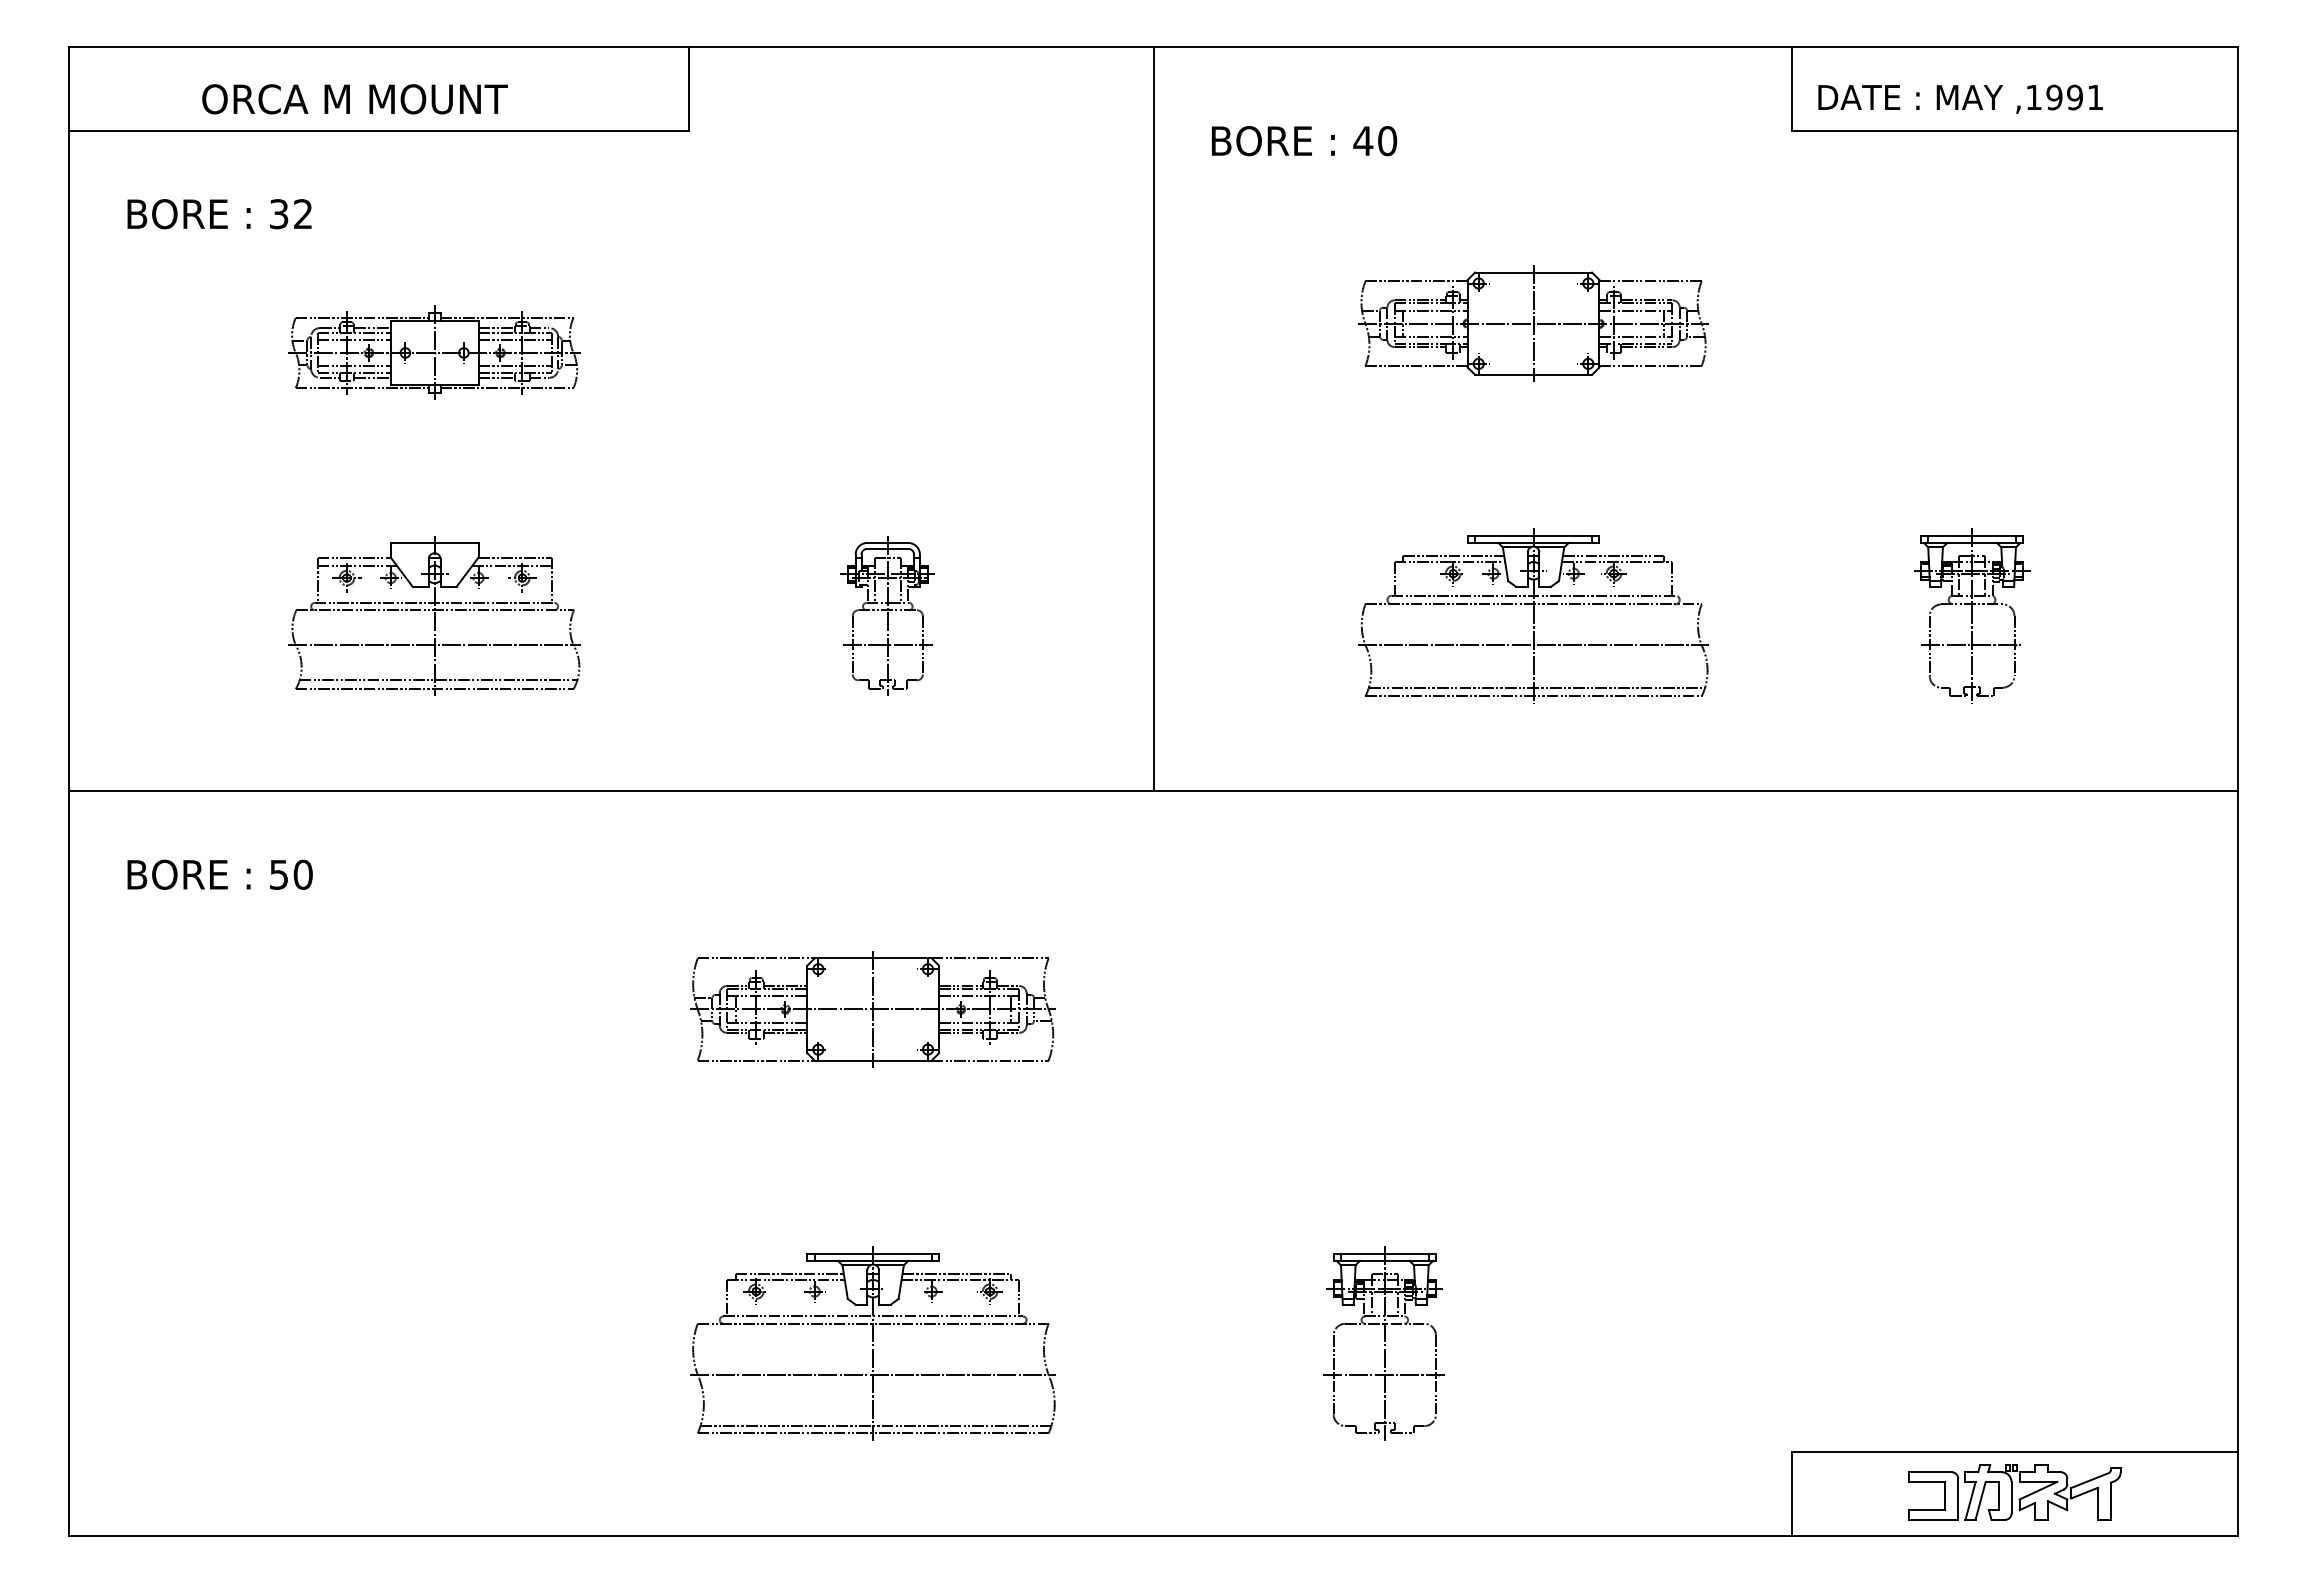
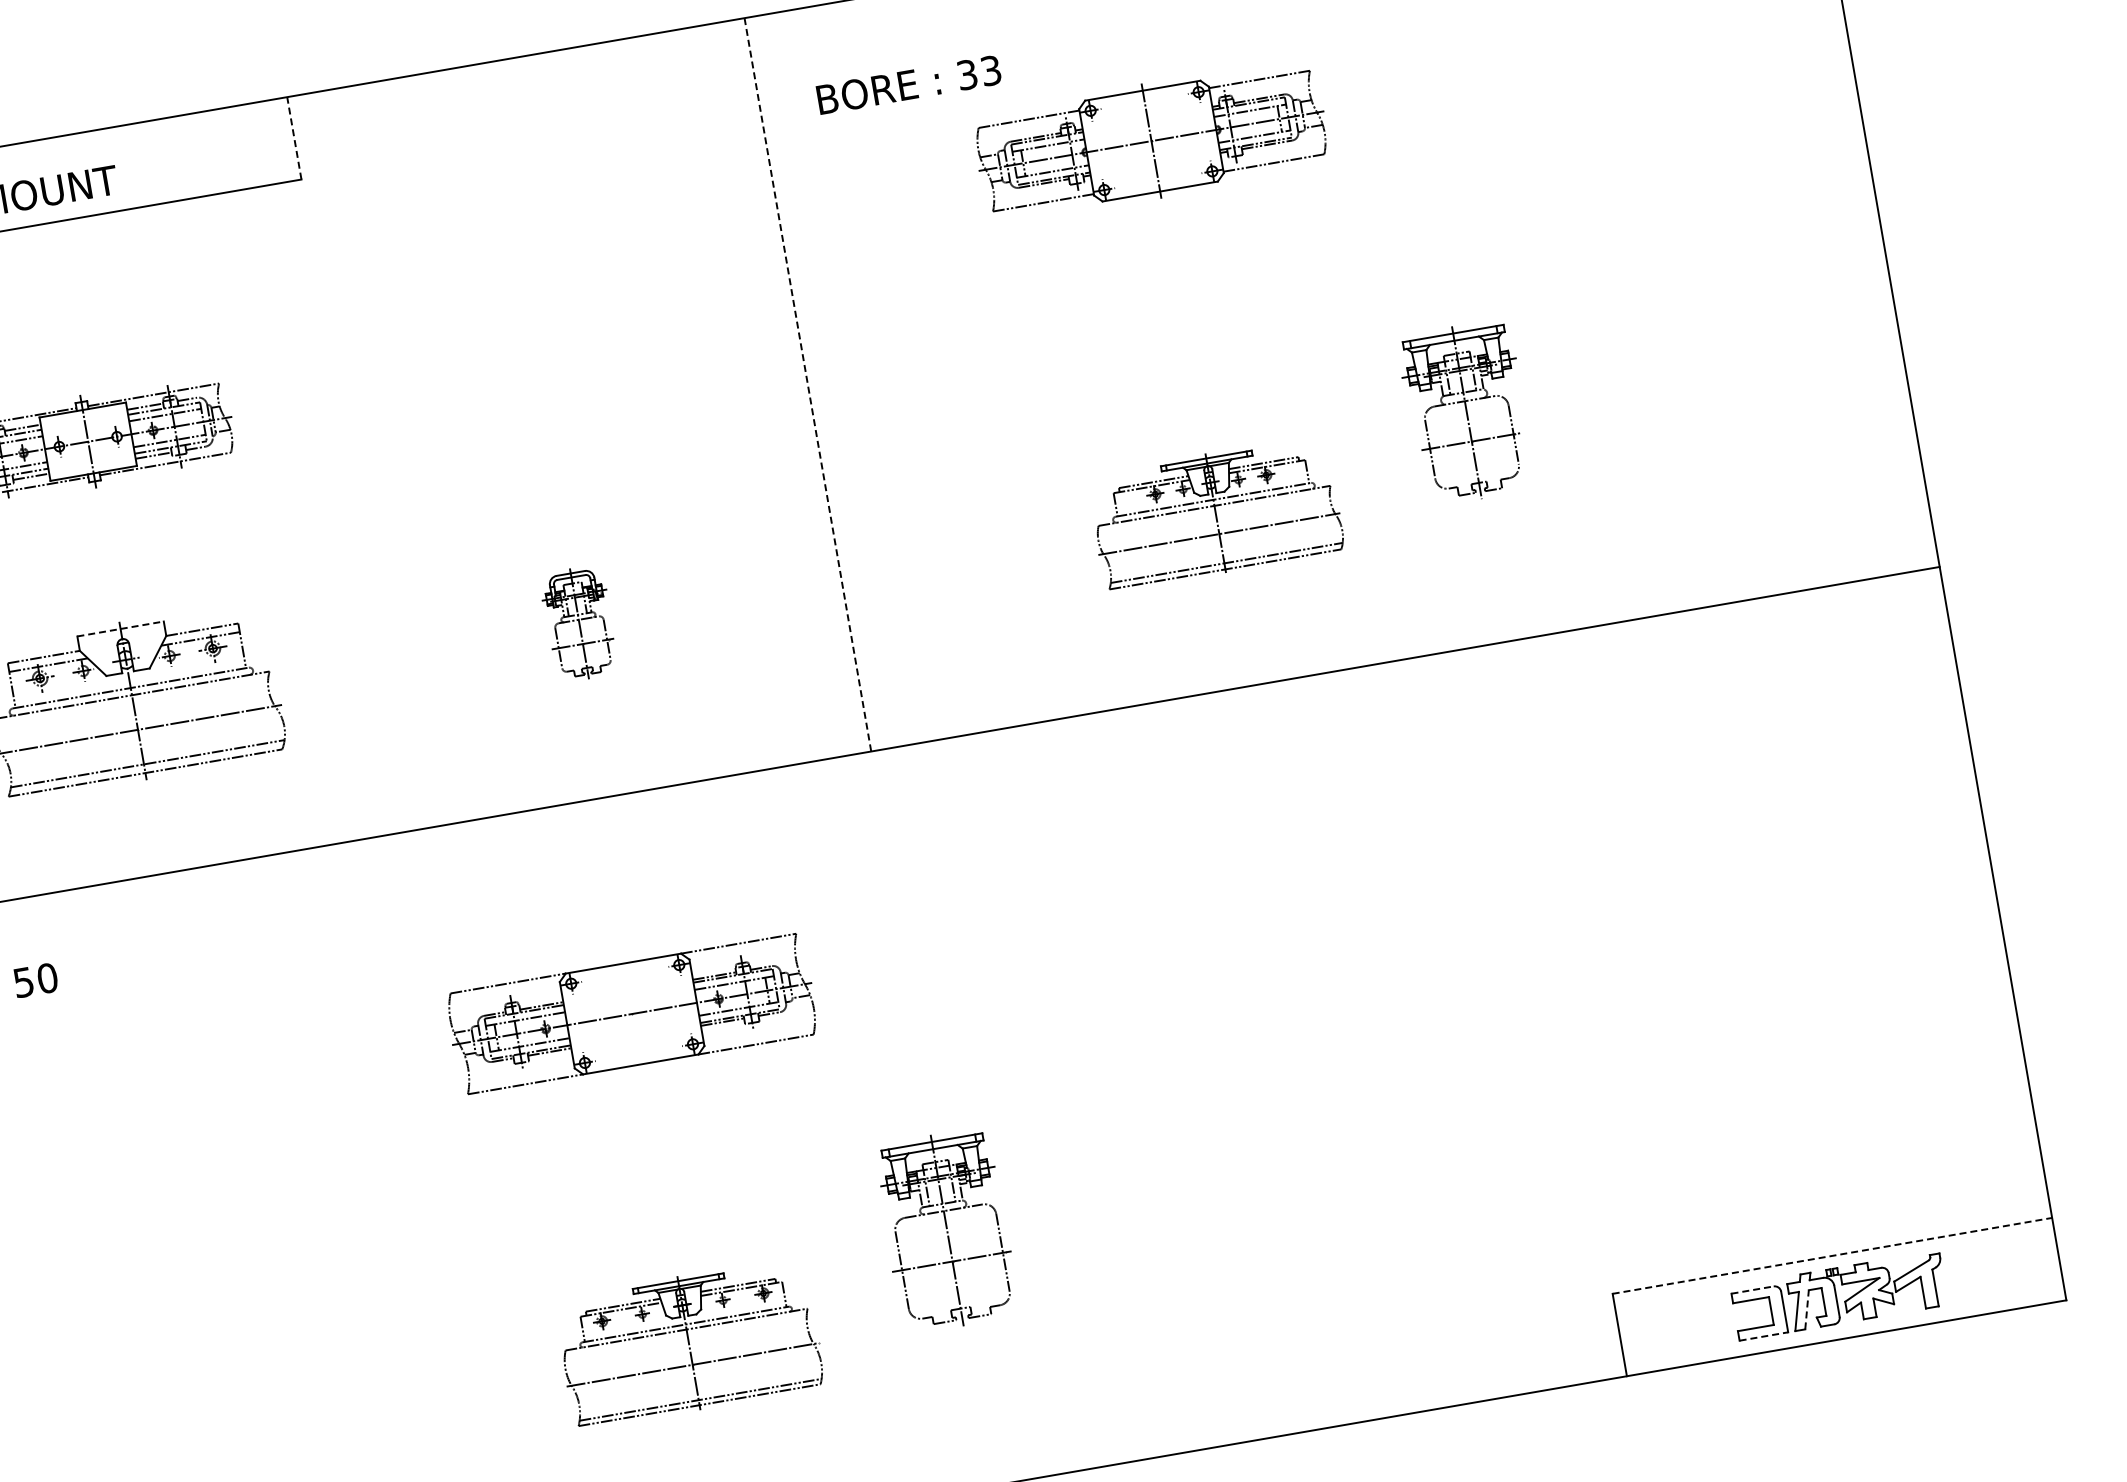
line: (689, 89) -> (294, 138), solid -> dashed
text: (1375, 141) -> (979, 73), 40 -> 33
part: (1533, 323) -> (1151, 140), moved
line: (1153, 419) -> (807, 384), solid -> dashed
line: (434, 542) -> (120, 628), solid -> dashed
part: (887, 615) -> (579, 623), size x0.7
part: (1533, 615) -> (1215, 513), size x0.7
part: (1972, 615) -> (1467, 412), moved
line: (873, 1009) -> (632, 1014), removed
part: (872, 1343) -> (688, 1343), size x0.7
part: (1383, 1343) -> (945, 1230), moved
line: (2014, 1452) -> (1832, 1256), solid -> dashed
line: (1930, 1472) -> (1752, 1290), solid -> dashed
line: (1980, 1500) -> (1806, 1309), solid -> dashed
line: (1933, 1519) -> (1763, 1336), solid -> dashed

